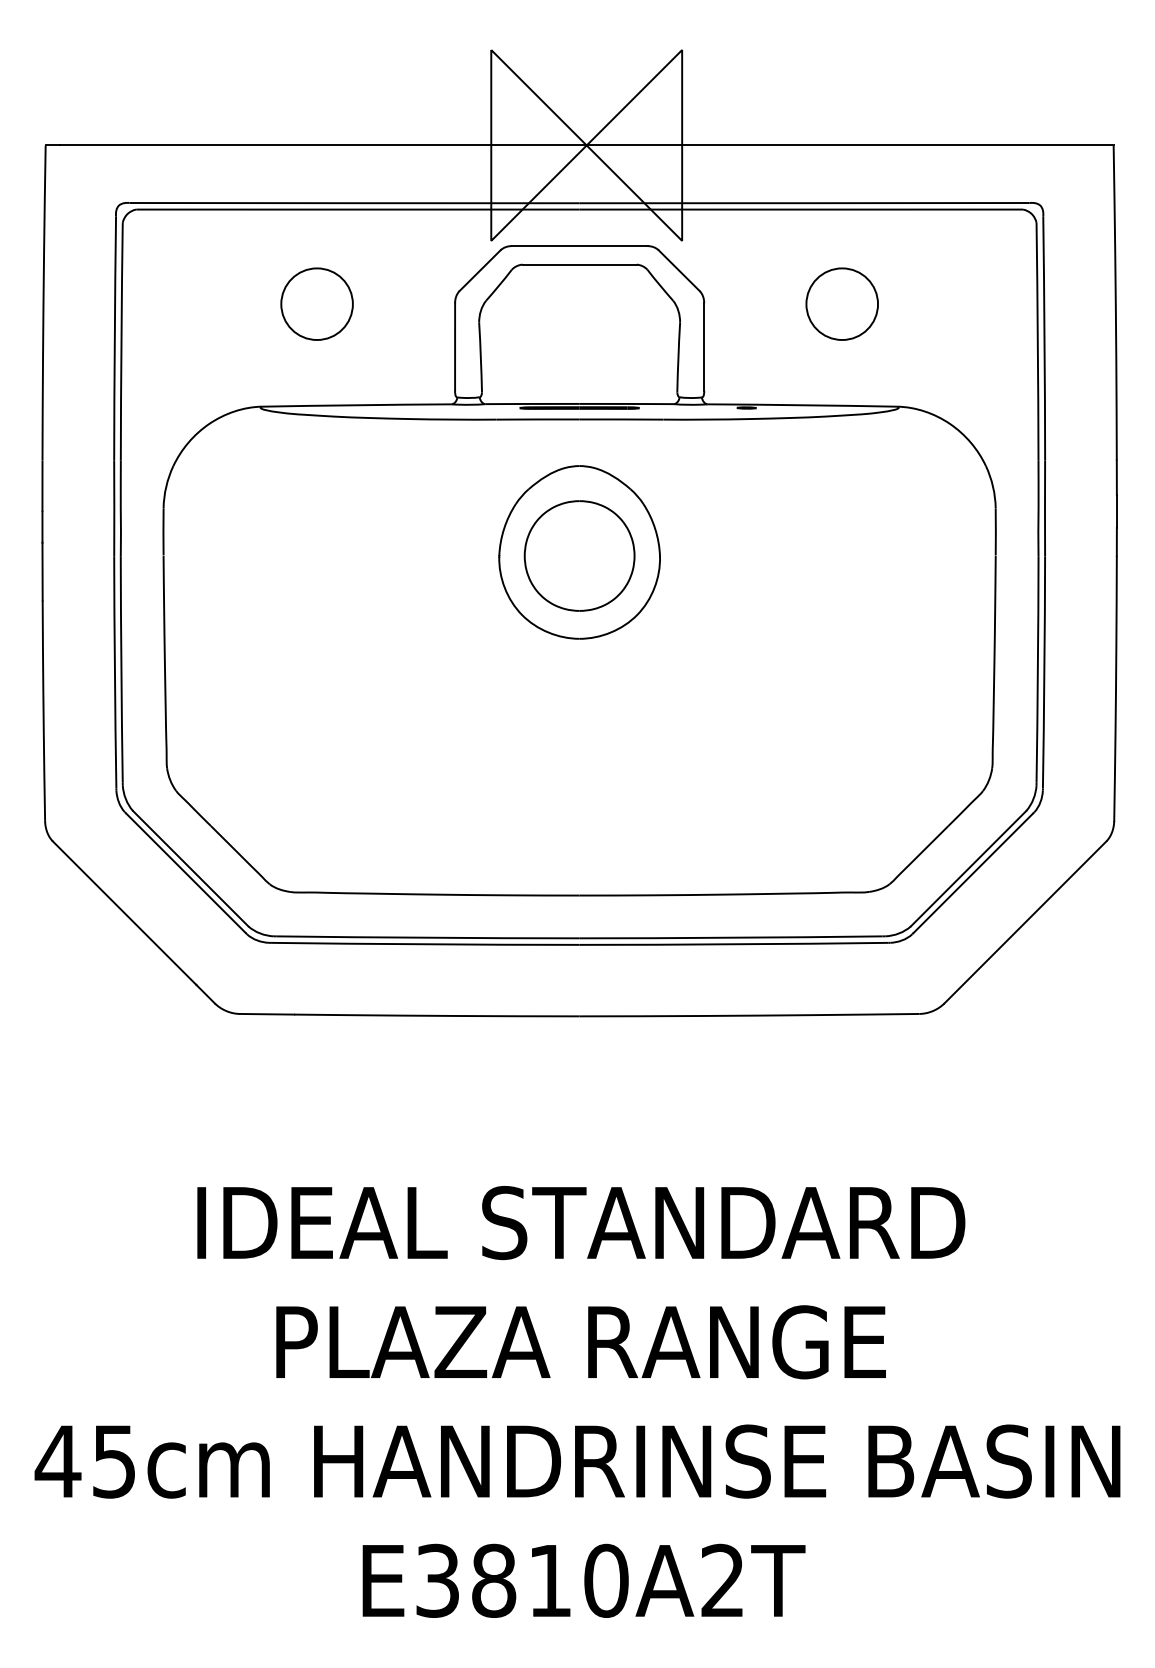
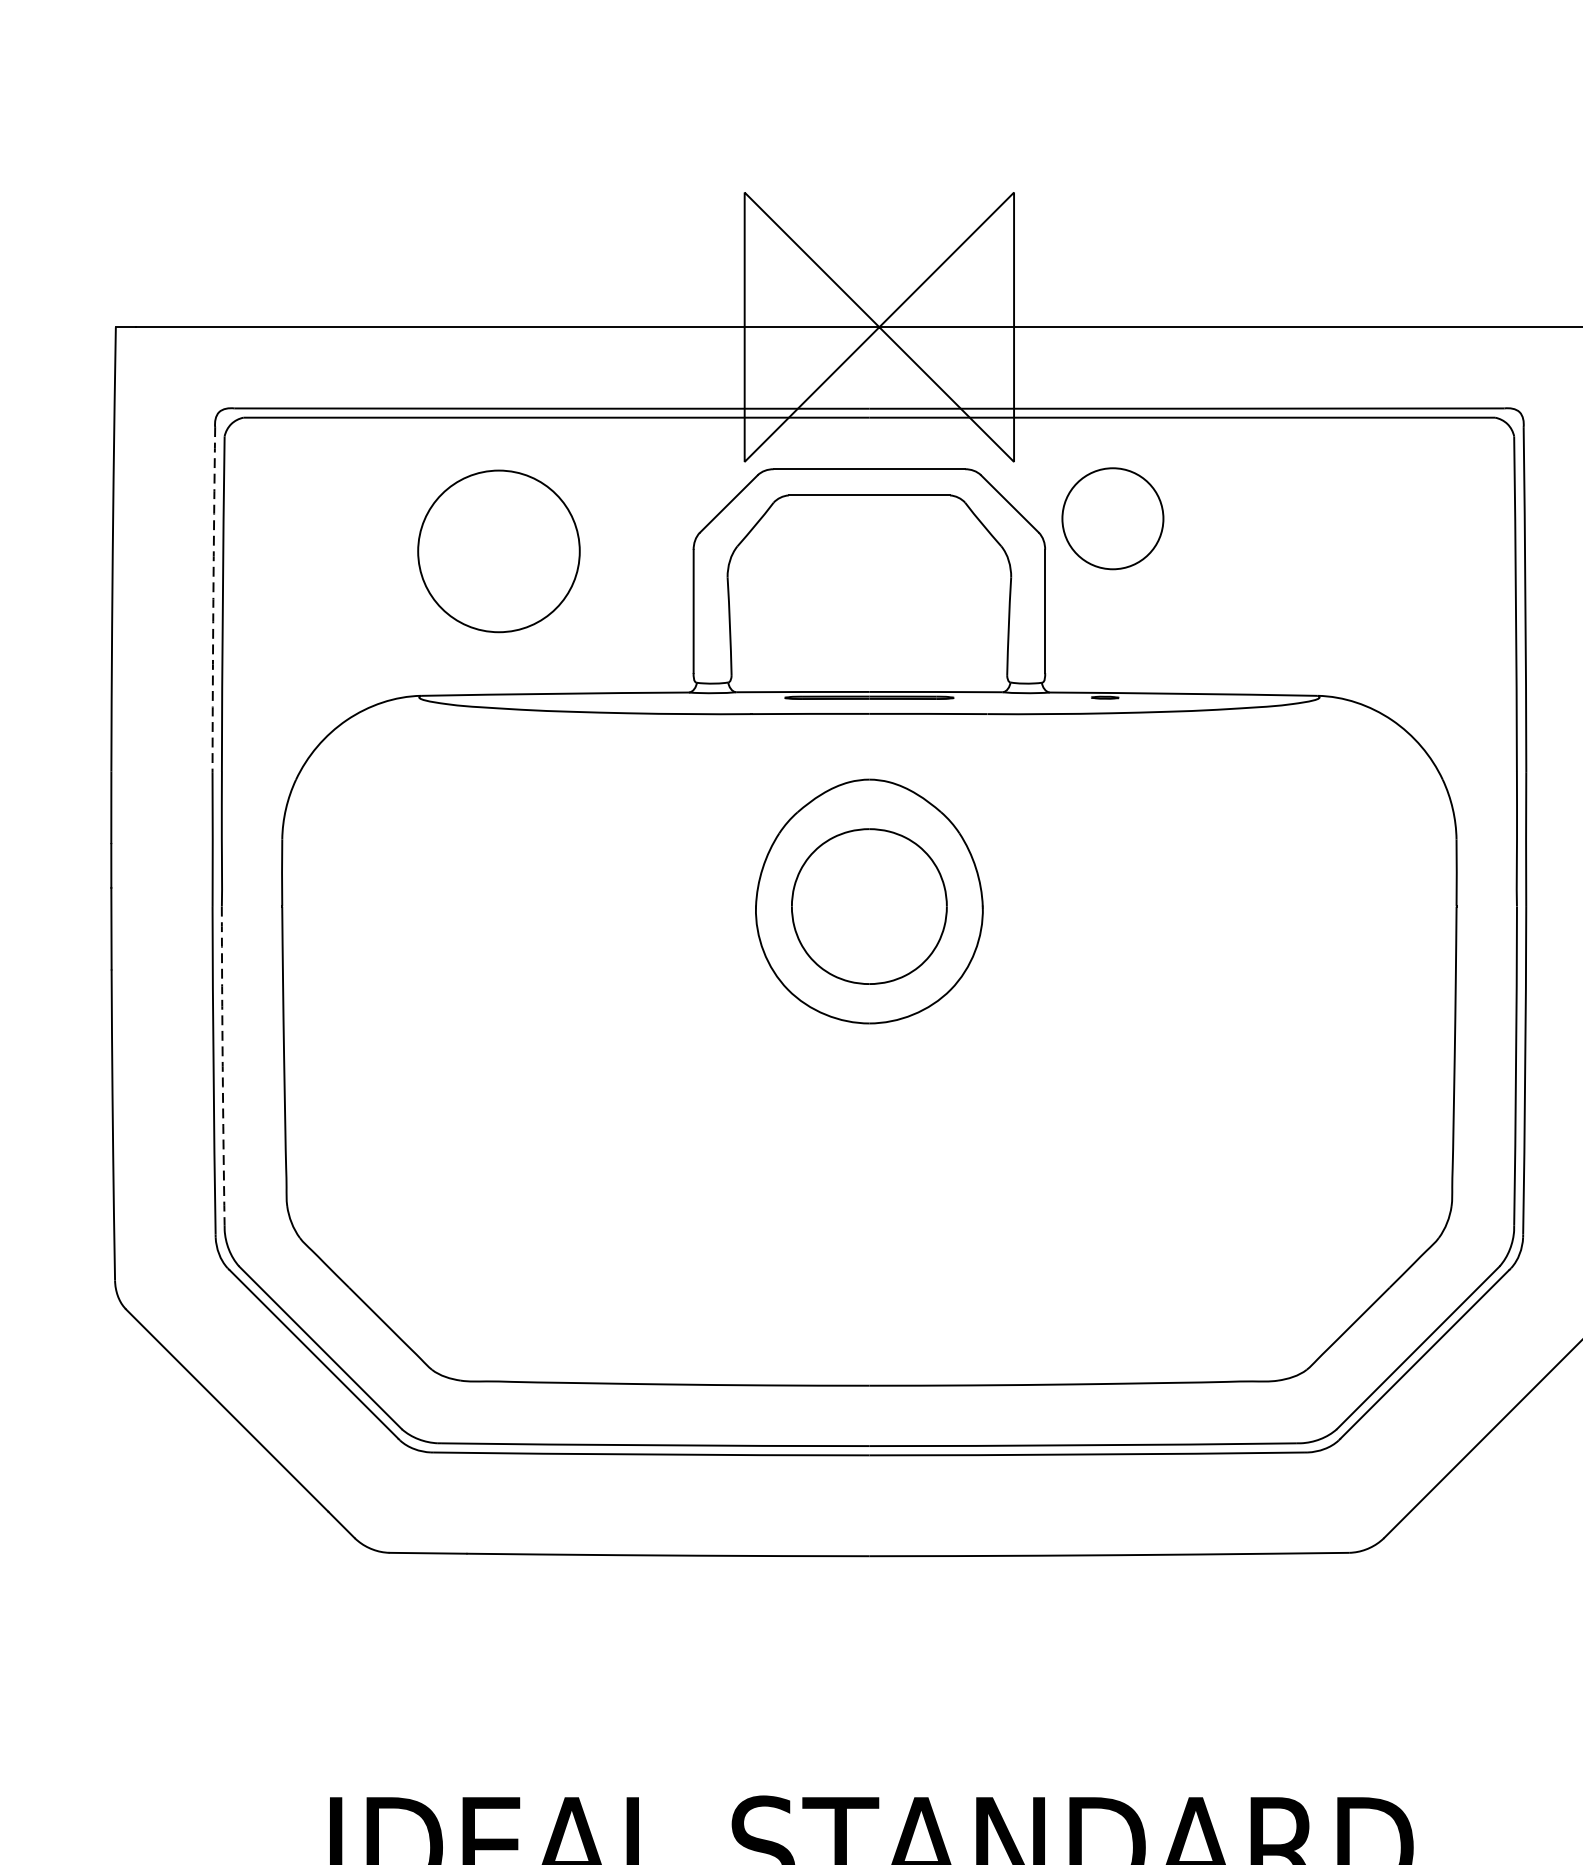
circle: (316, 303) -> (498, 550), size x1.6
circle: (841, 303) -> (1111, 517), moved
arc: (114, 338) -> (212, 599), solid -> dashed
arc: (121, 669) -> (222, 1066), solid -> dashed

